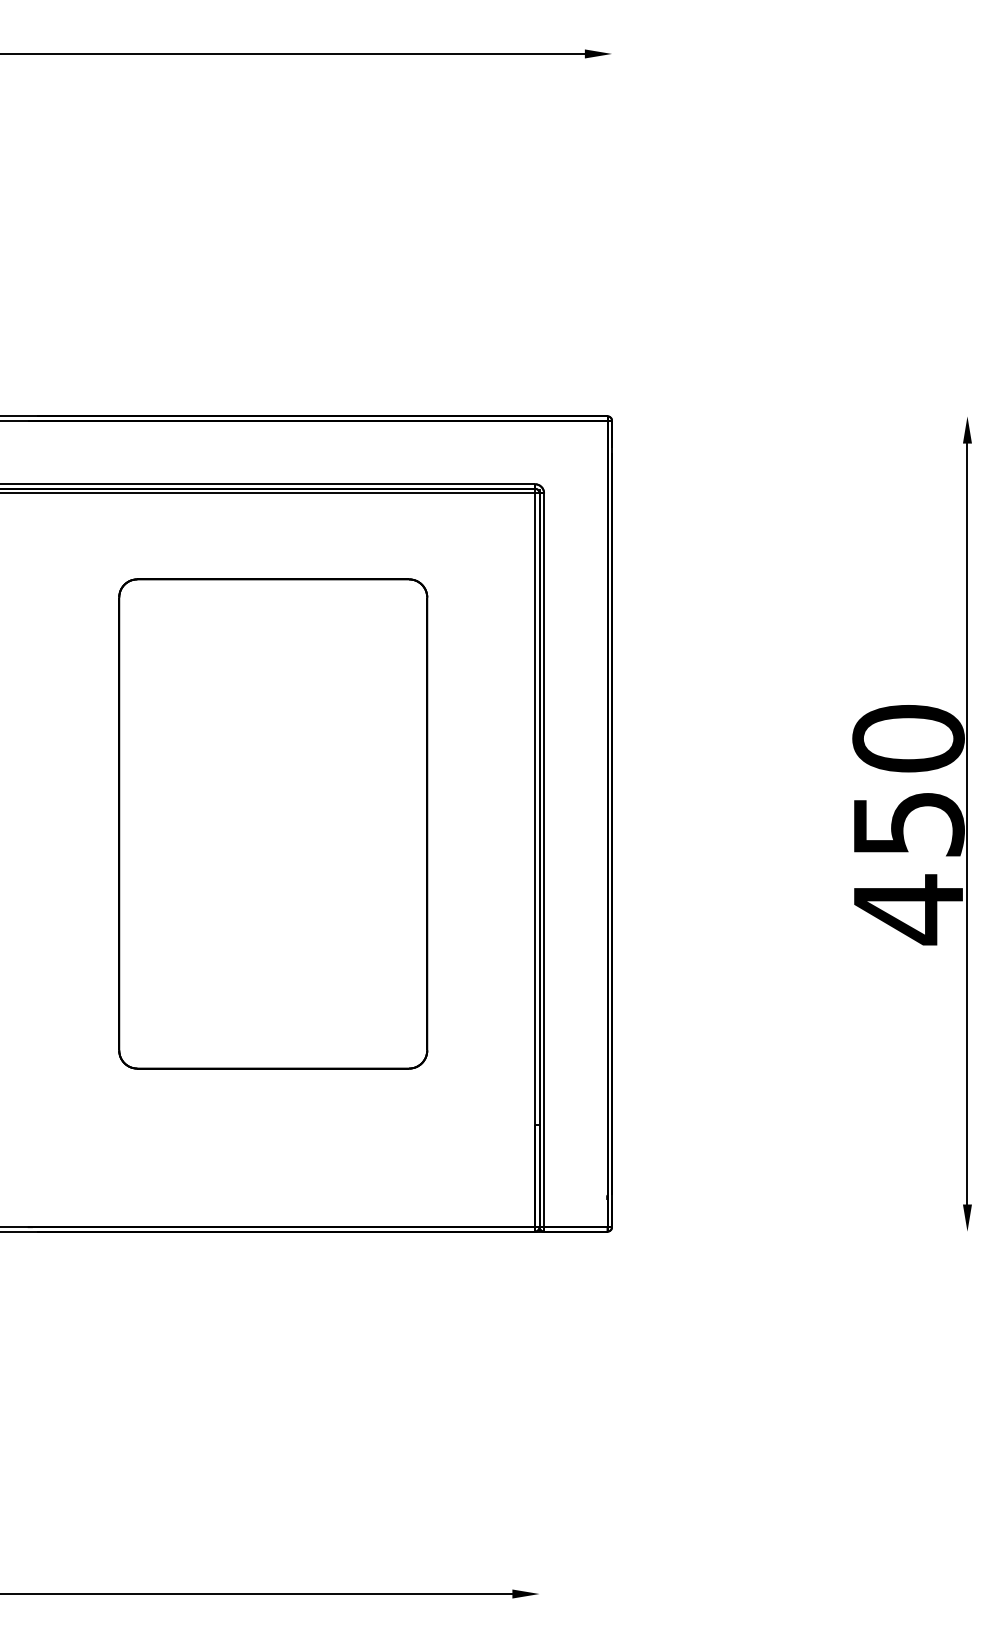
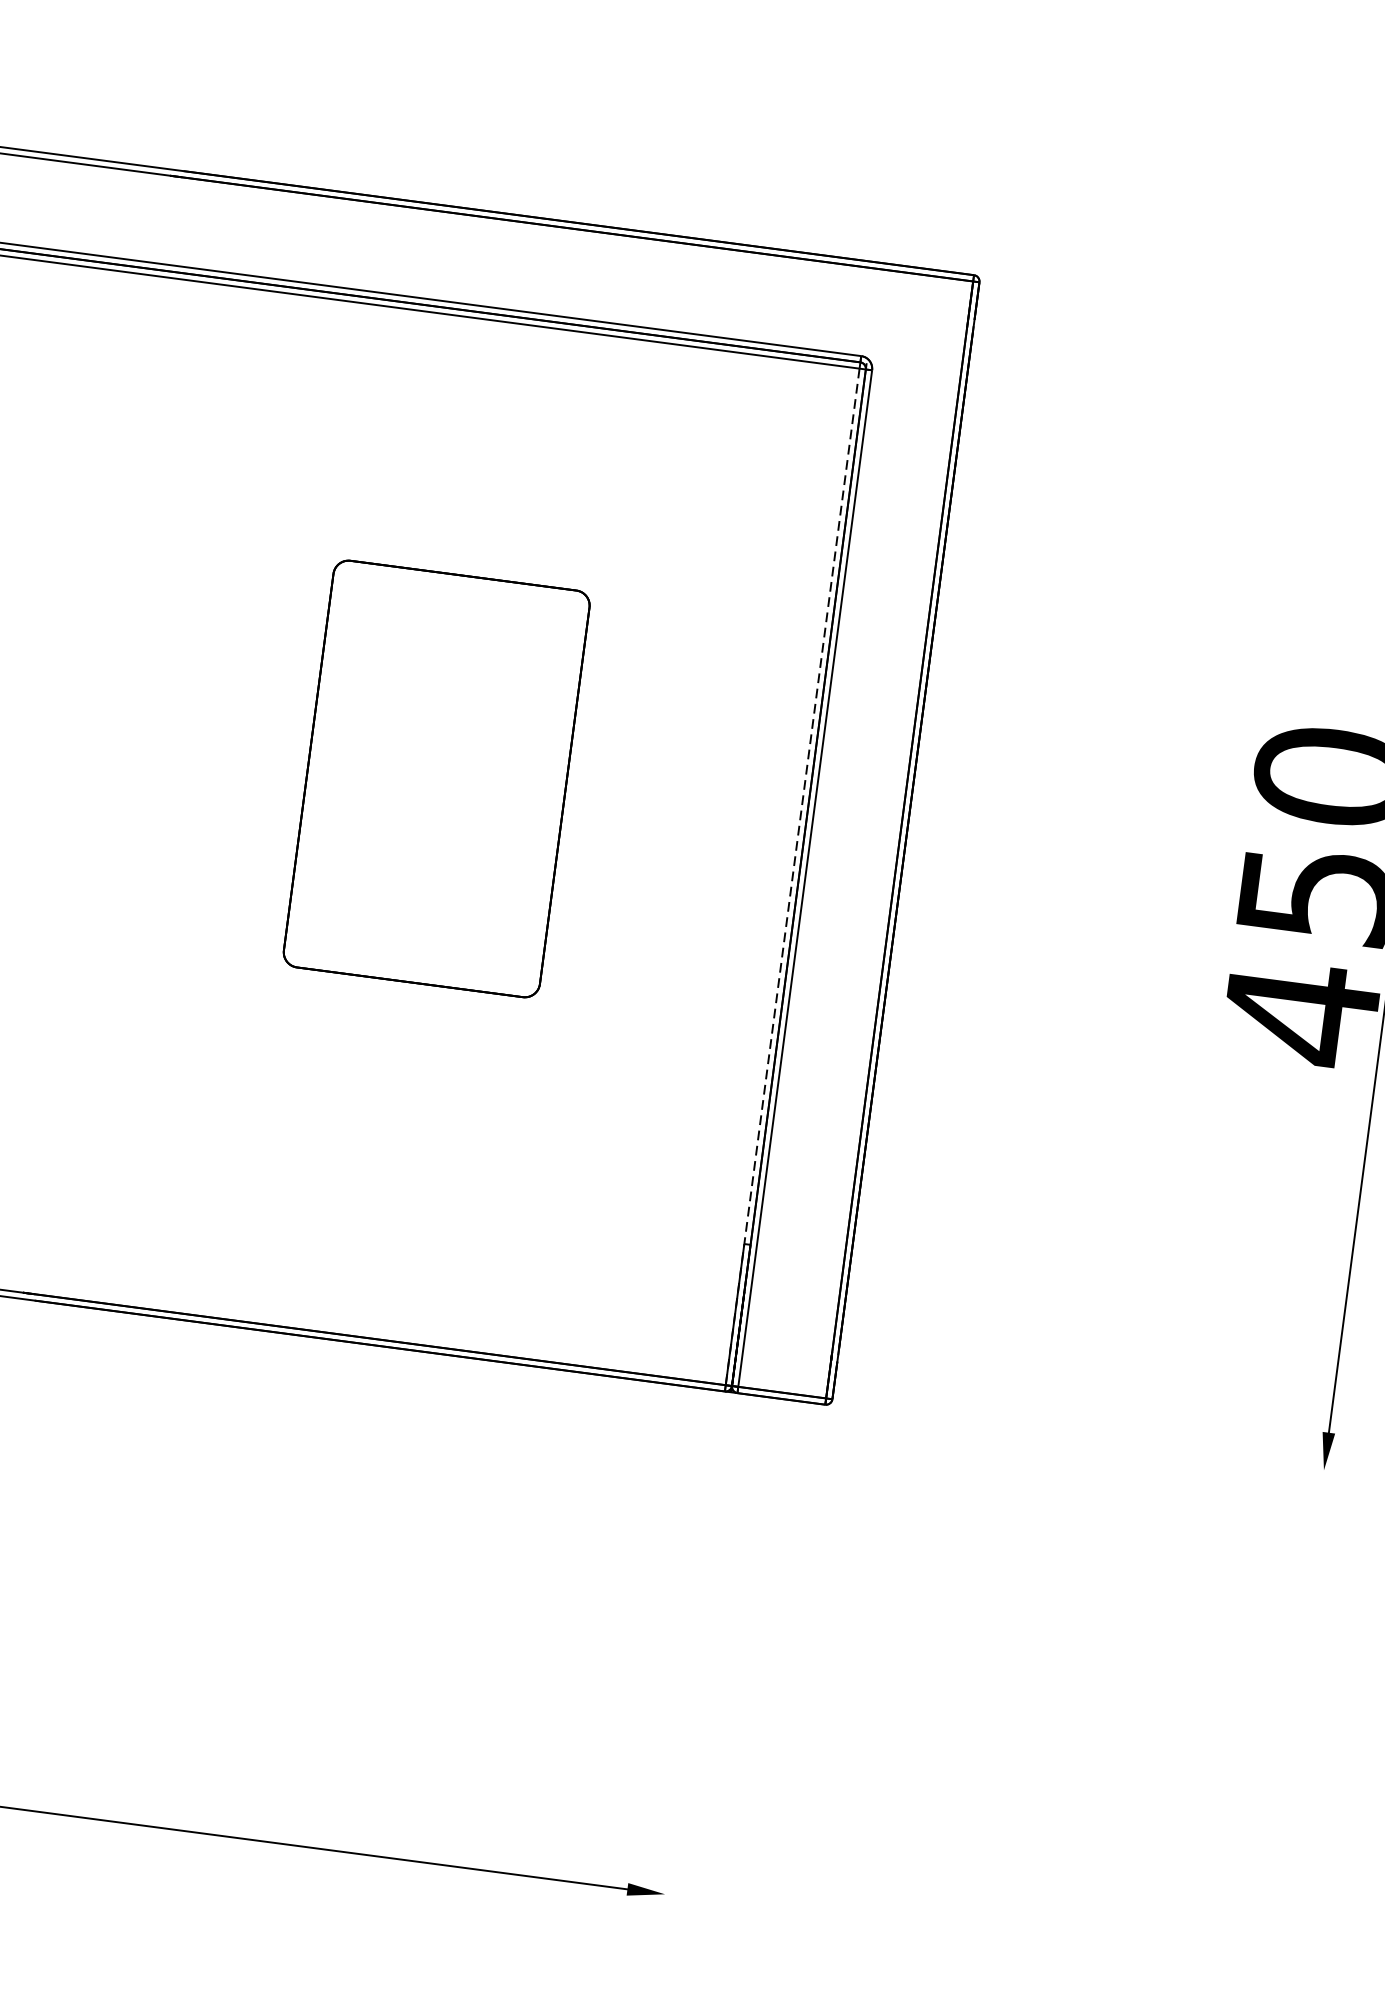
part: (273, 823) -> (437, 778), size x0.6
line: (535, 860) -> (793, 877), solid -> dashed

